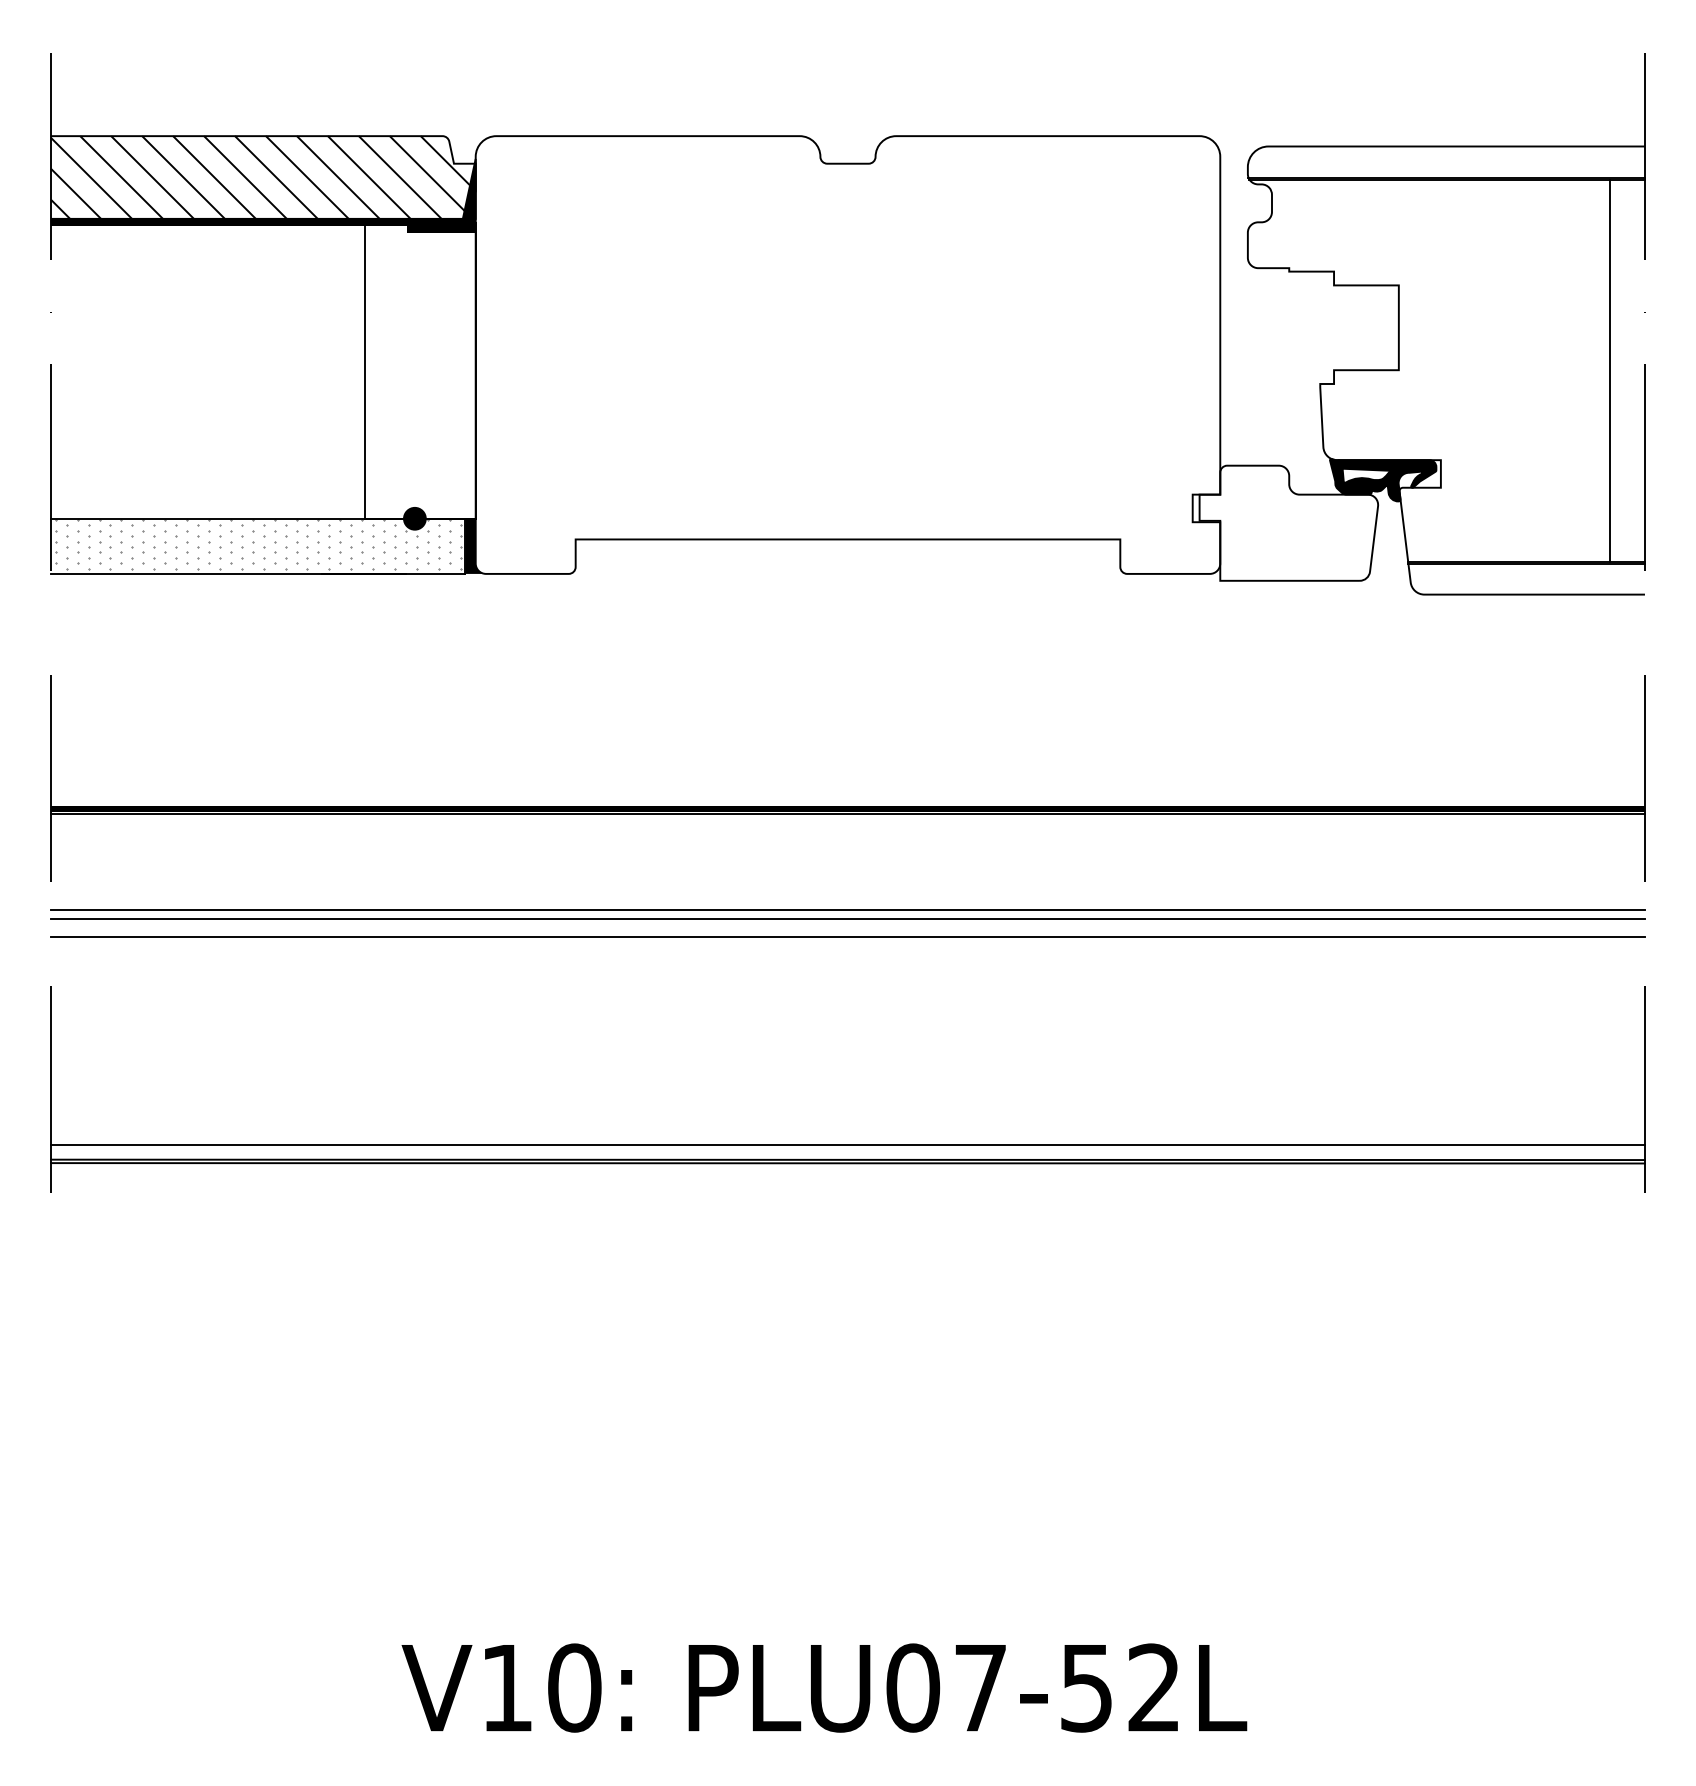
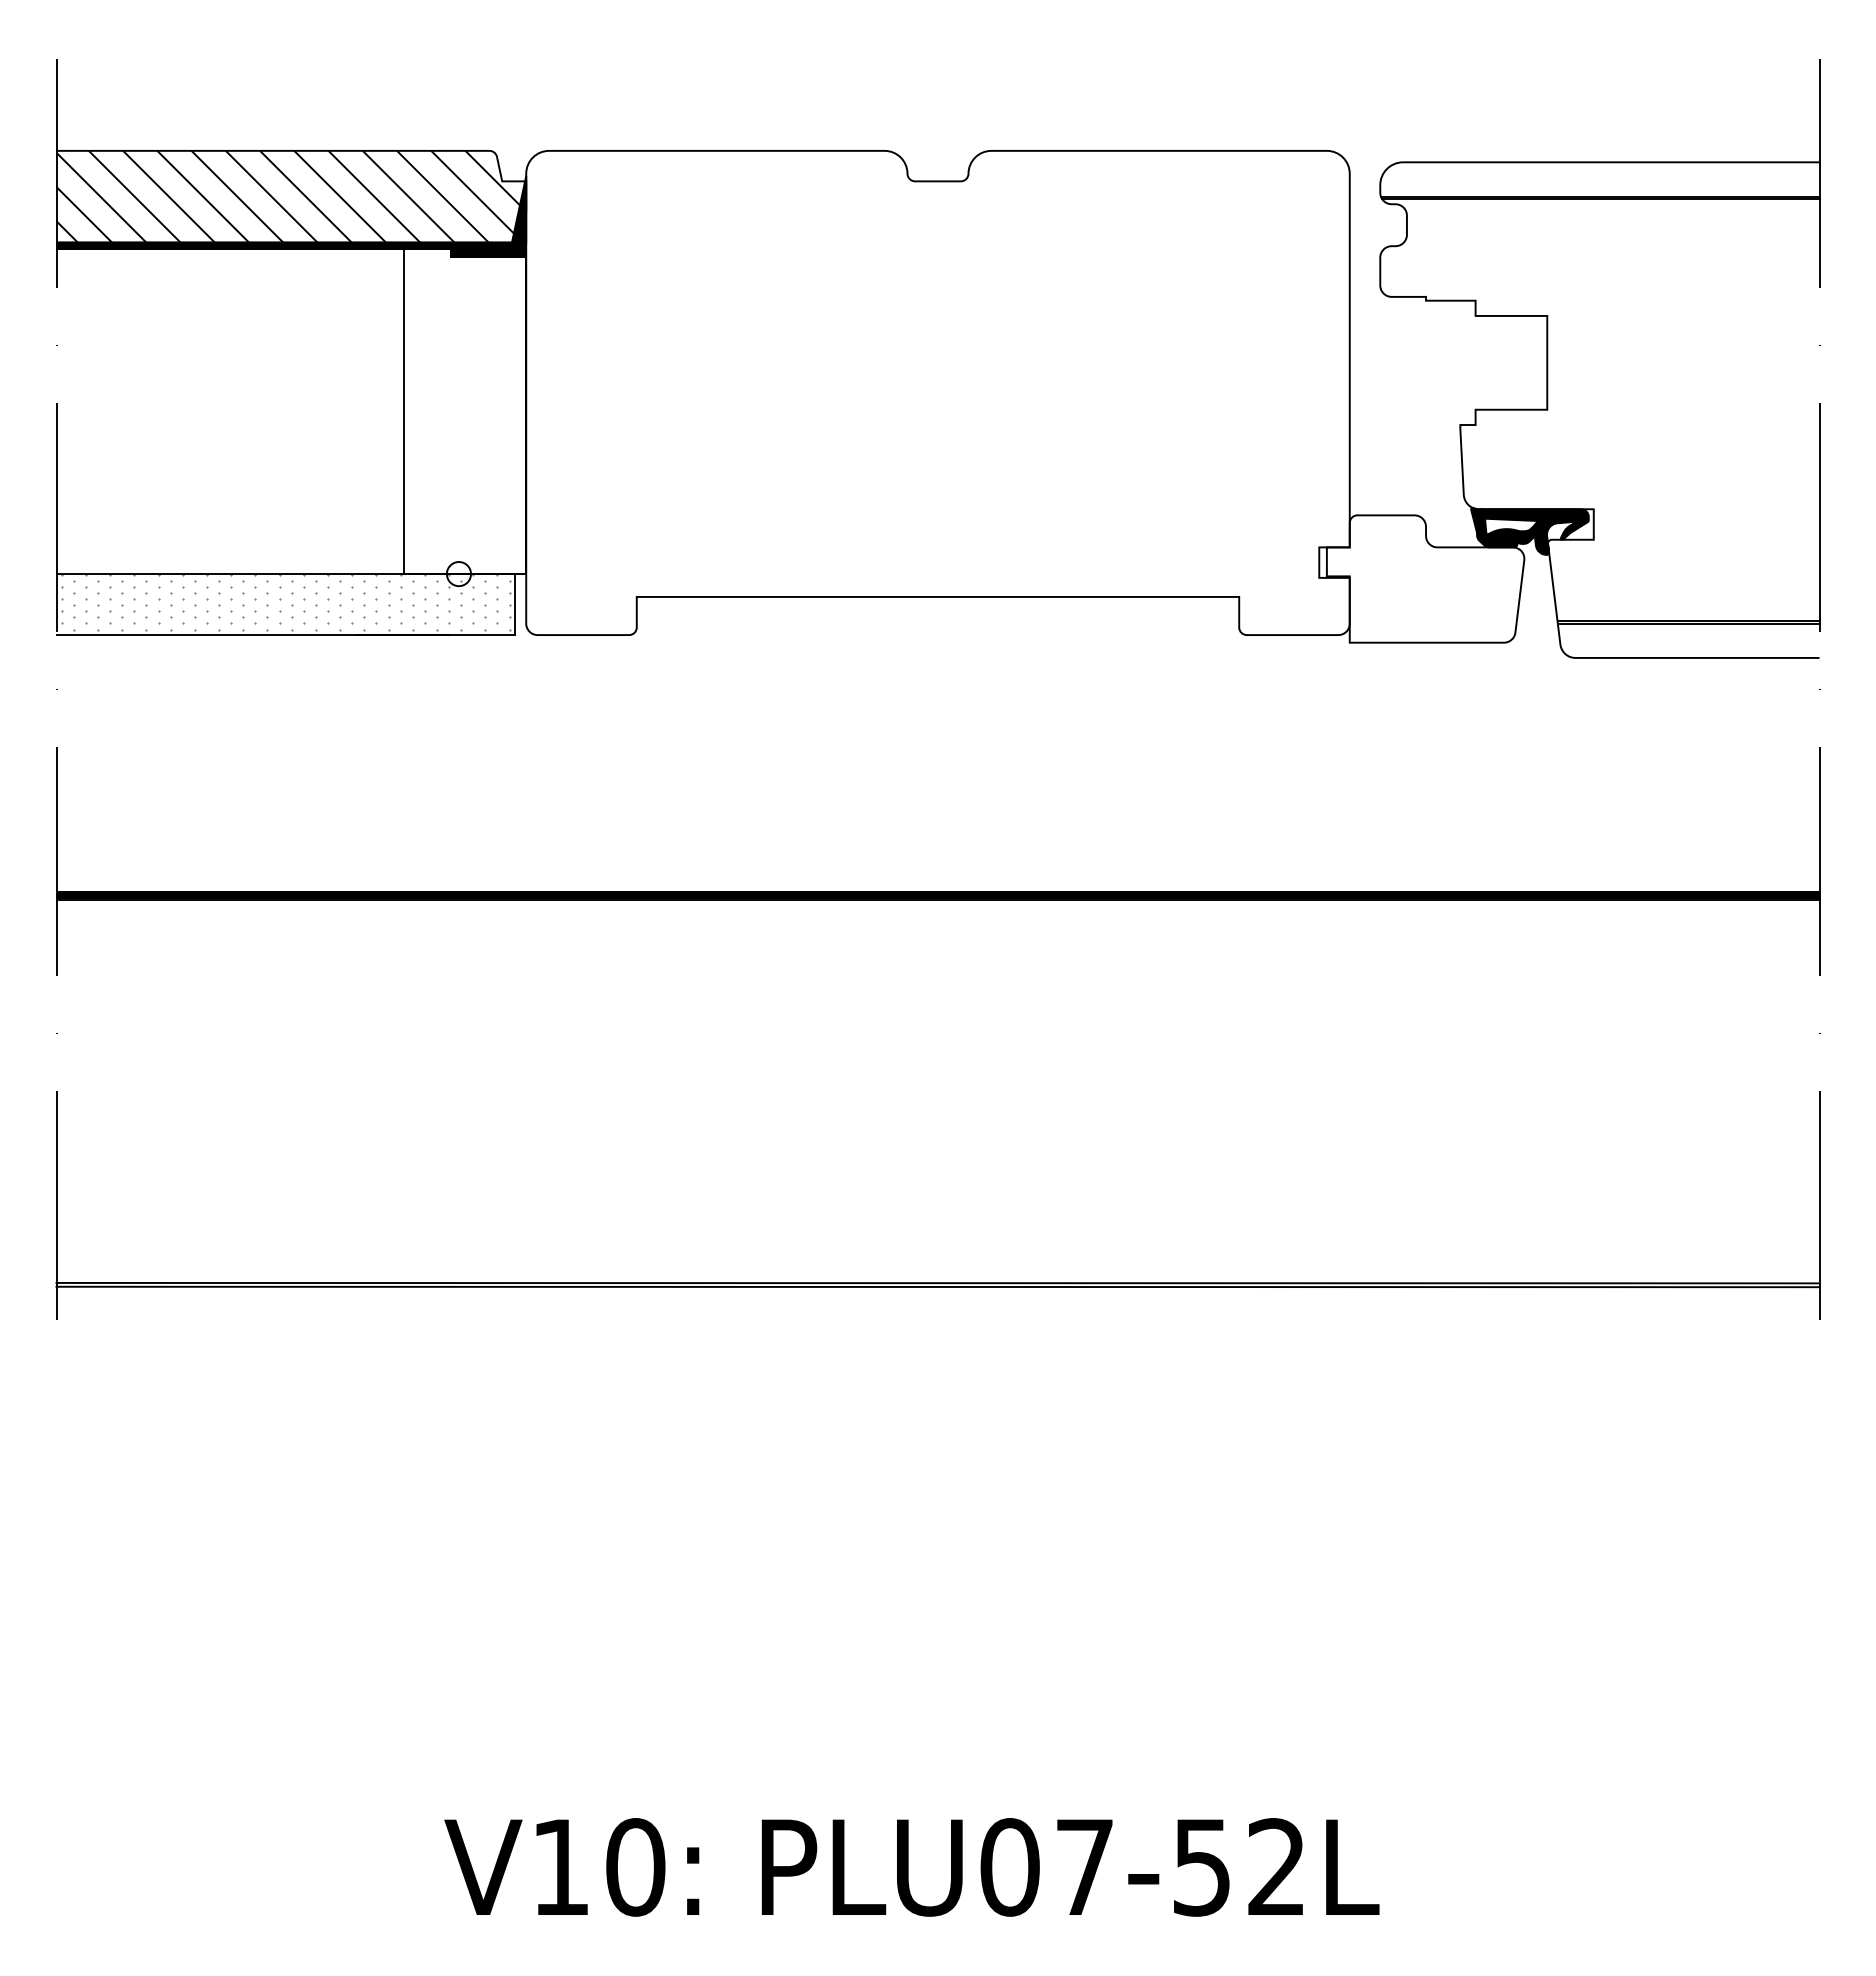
line: (1609, 369) -> (1780, 409), removed
fill: (414, 519) -> (458, 574), removed
fill: (475, 546) -> (525, 604), removed
line: (847, 909) -> (937, 1006), removed
line: (847, 919) -> (937, 1017), removed
line: (847, 936) -> (937, 1036), removed
line: (847, 1144) -> (937, 1266), removed

